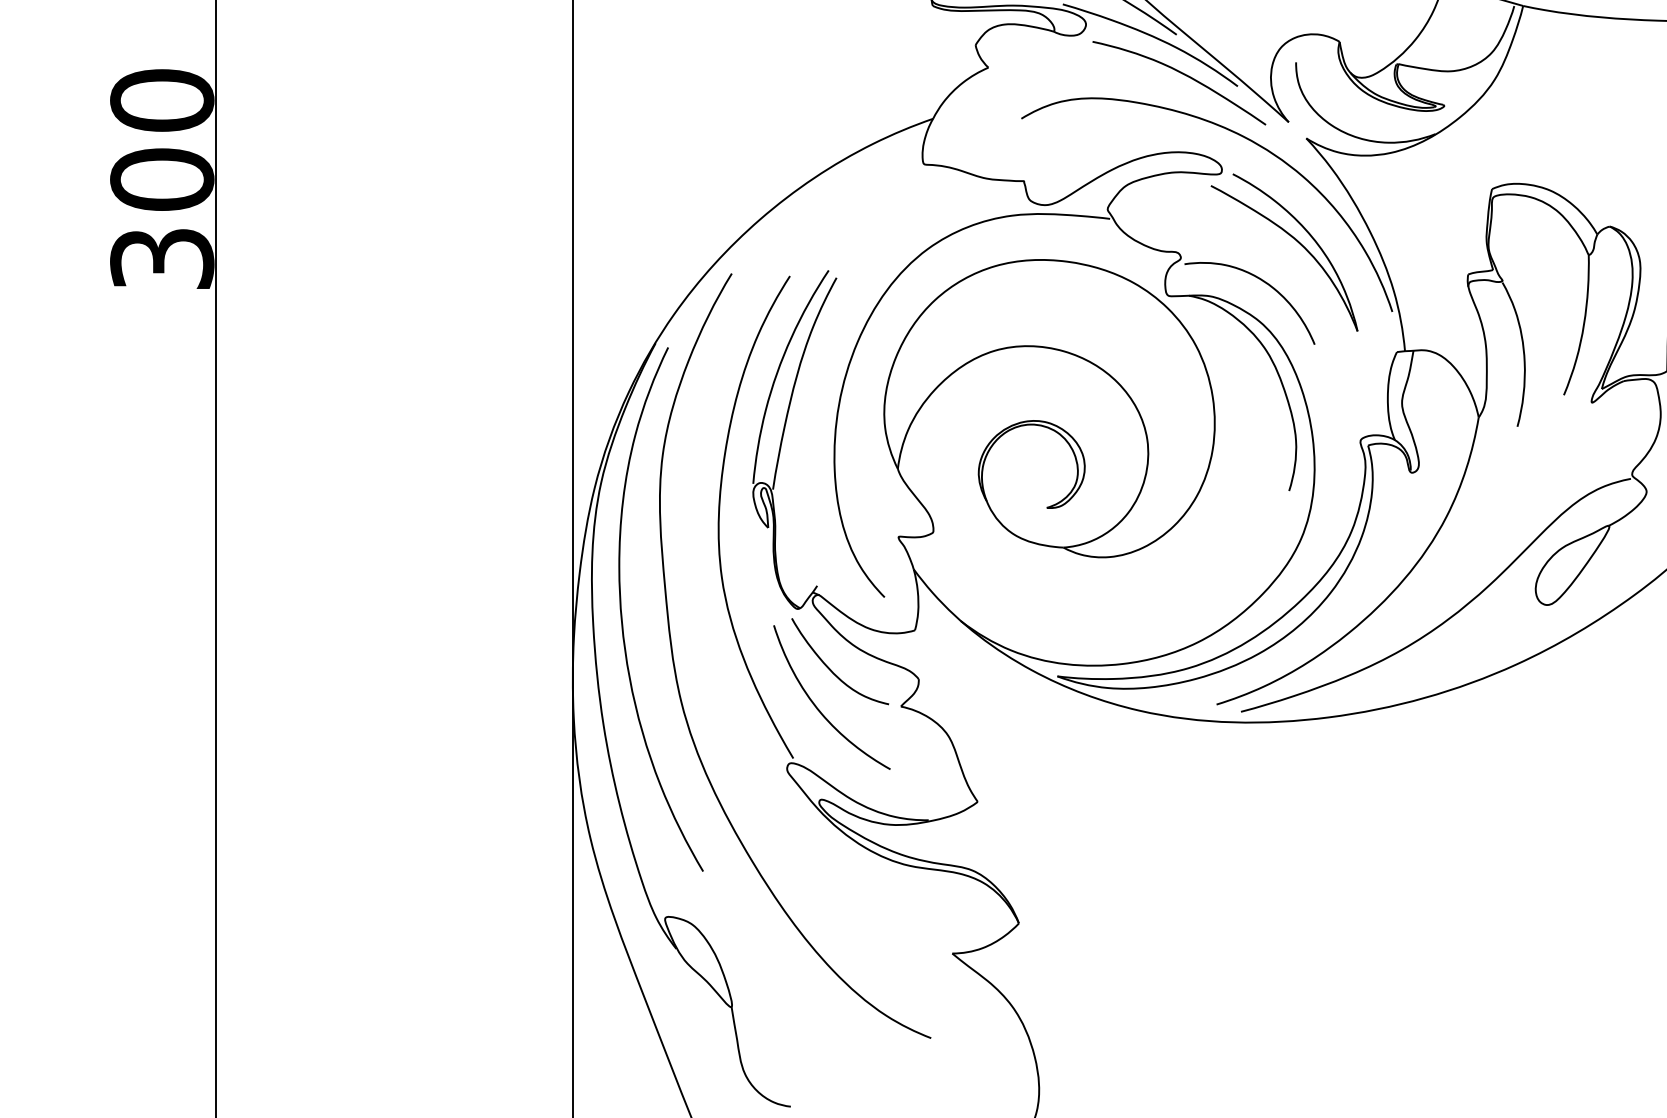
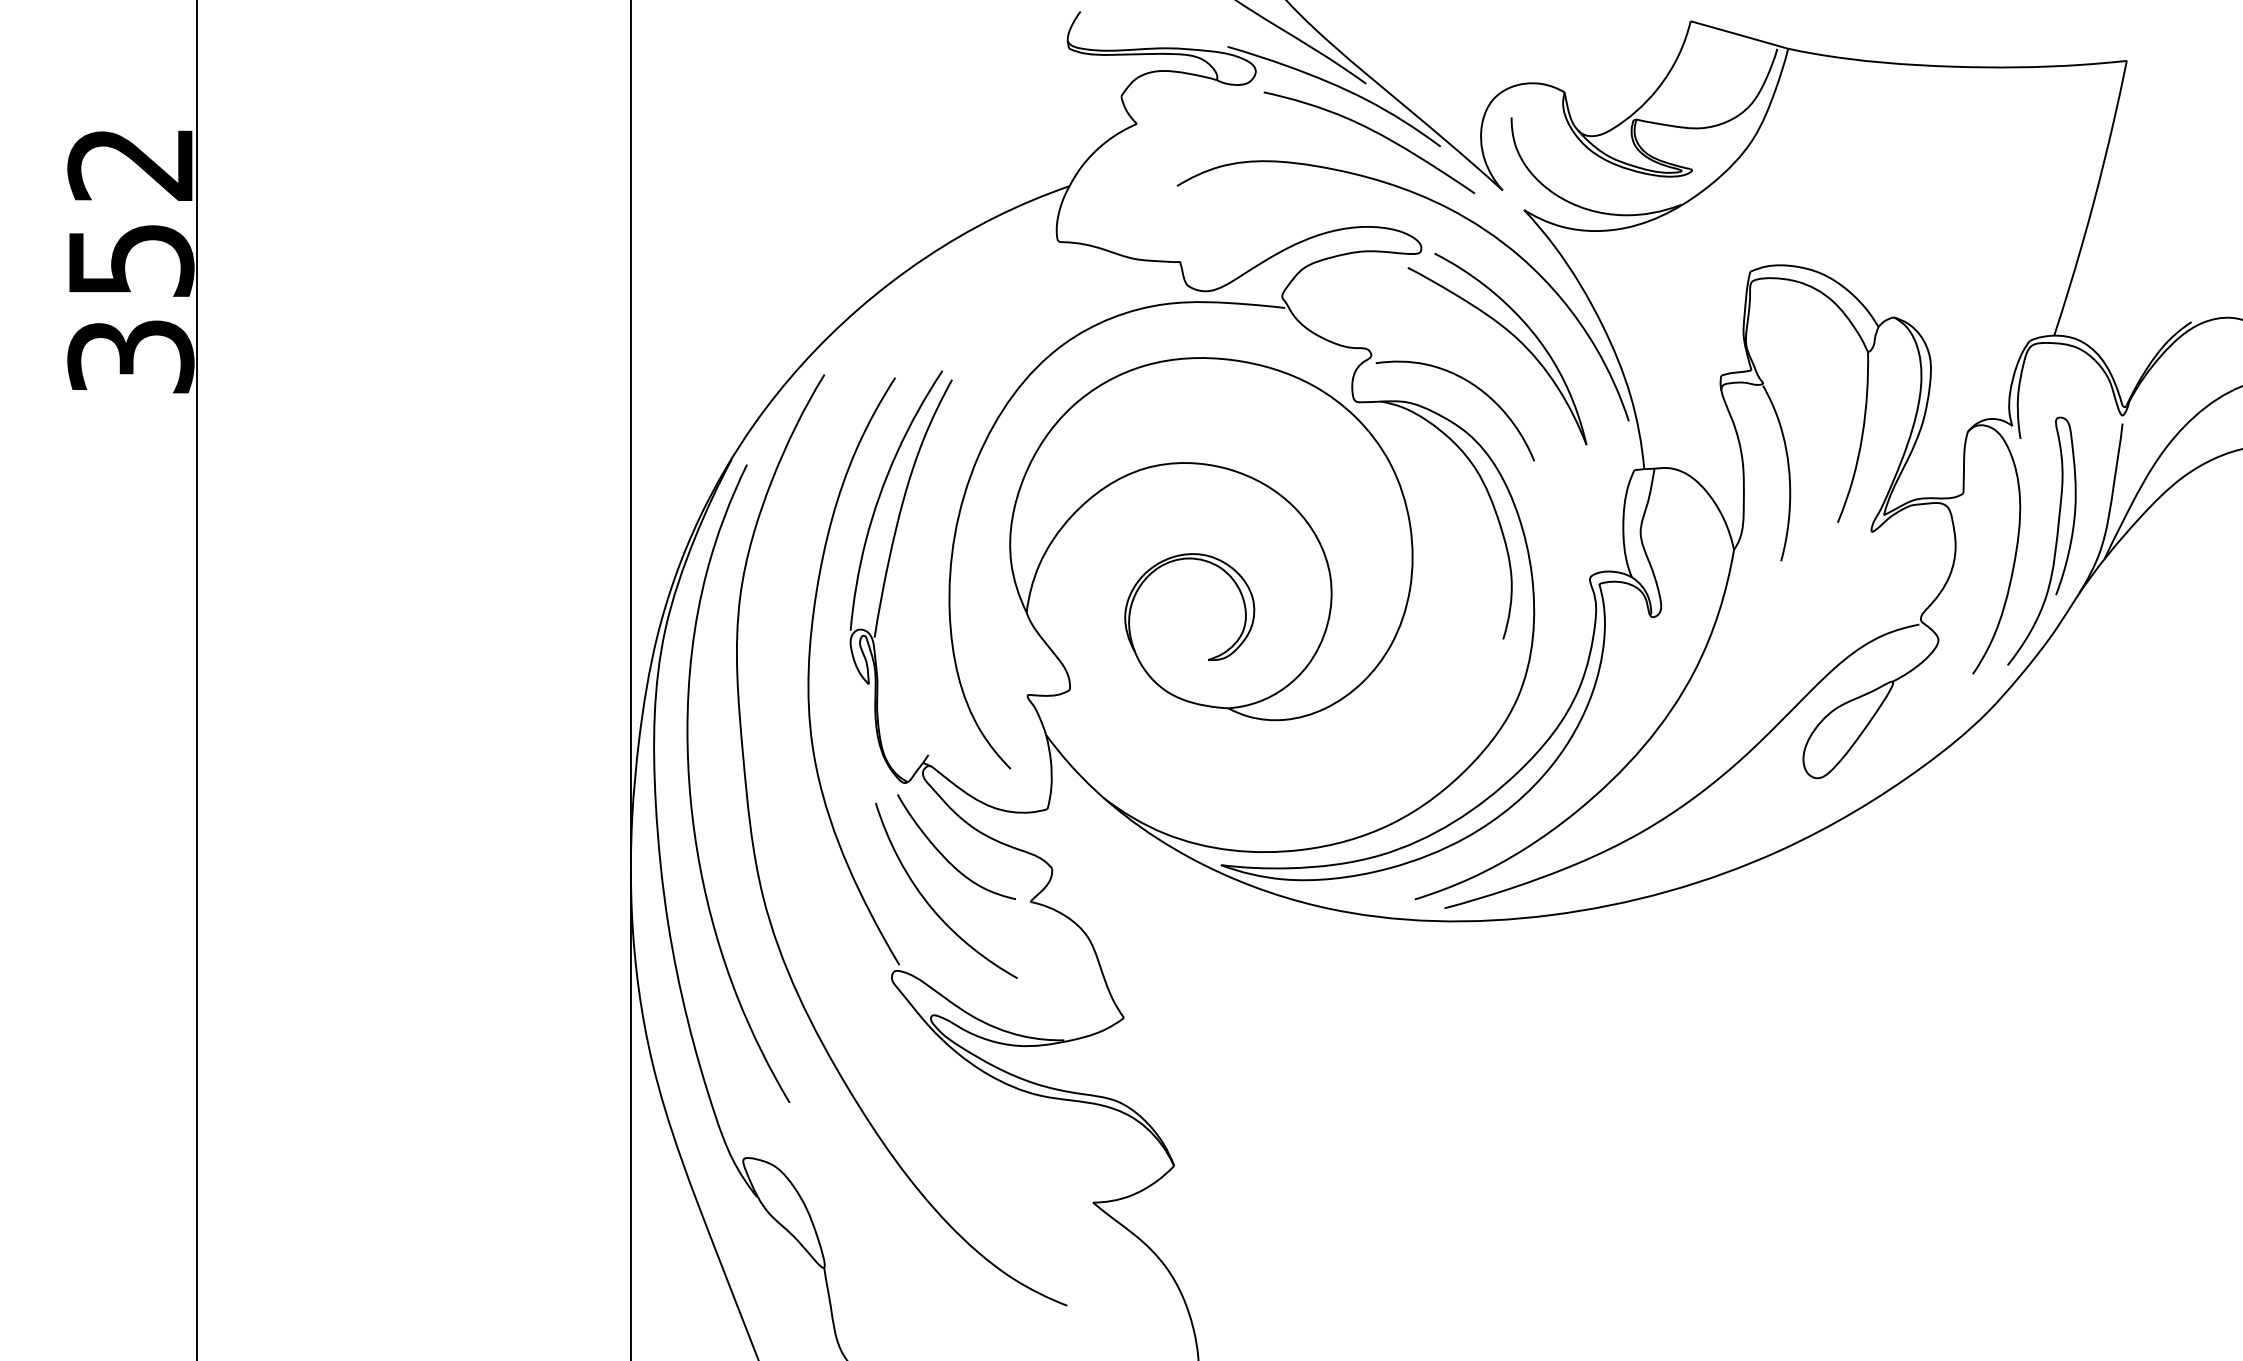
text: (161, 139) -> (130, 211), 300 -> 352

